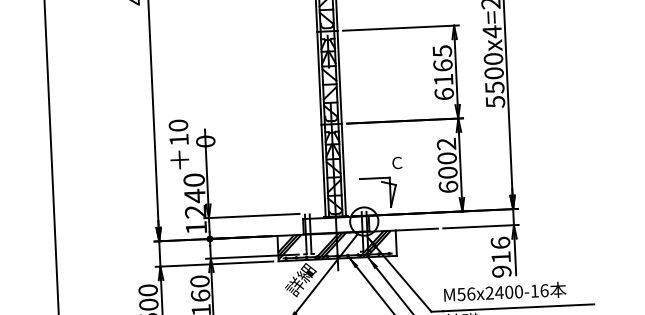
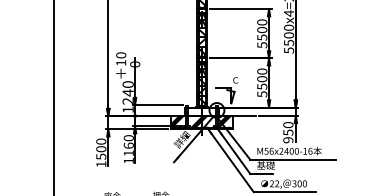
text: (443, 72) -> (262, 33), 6165 -> 5500
text: (447, 164) -> (262, 82), 6002 -> 5500
text: (501, 249) -> (288, 128), 916 -> 950

